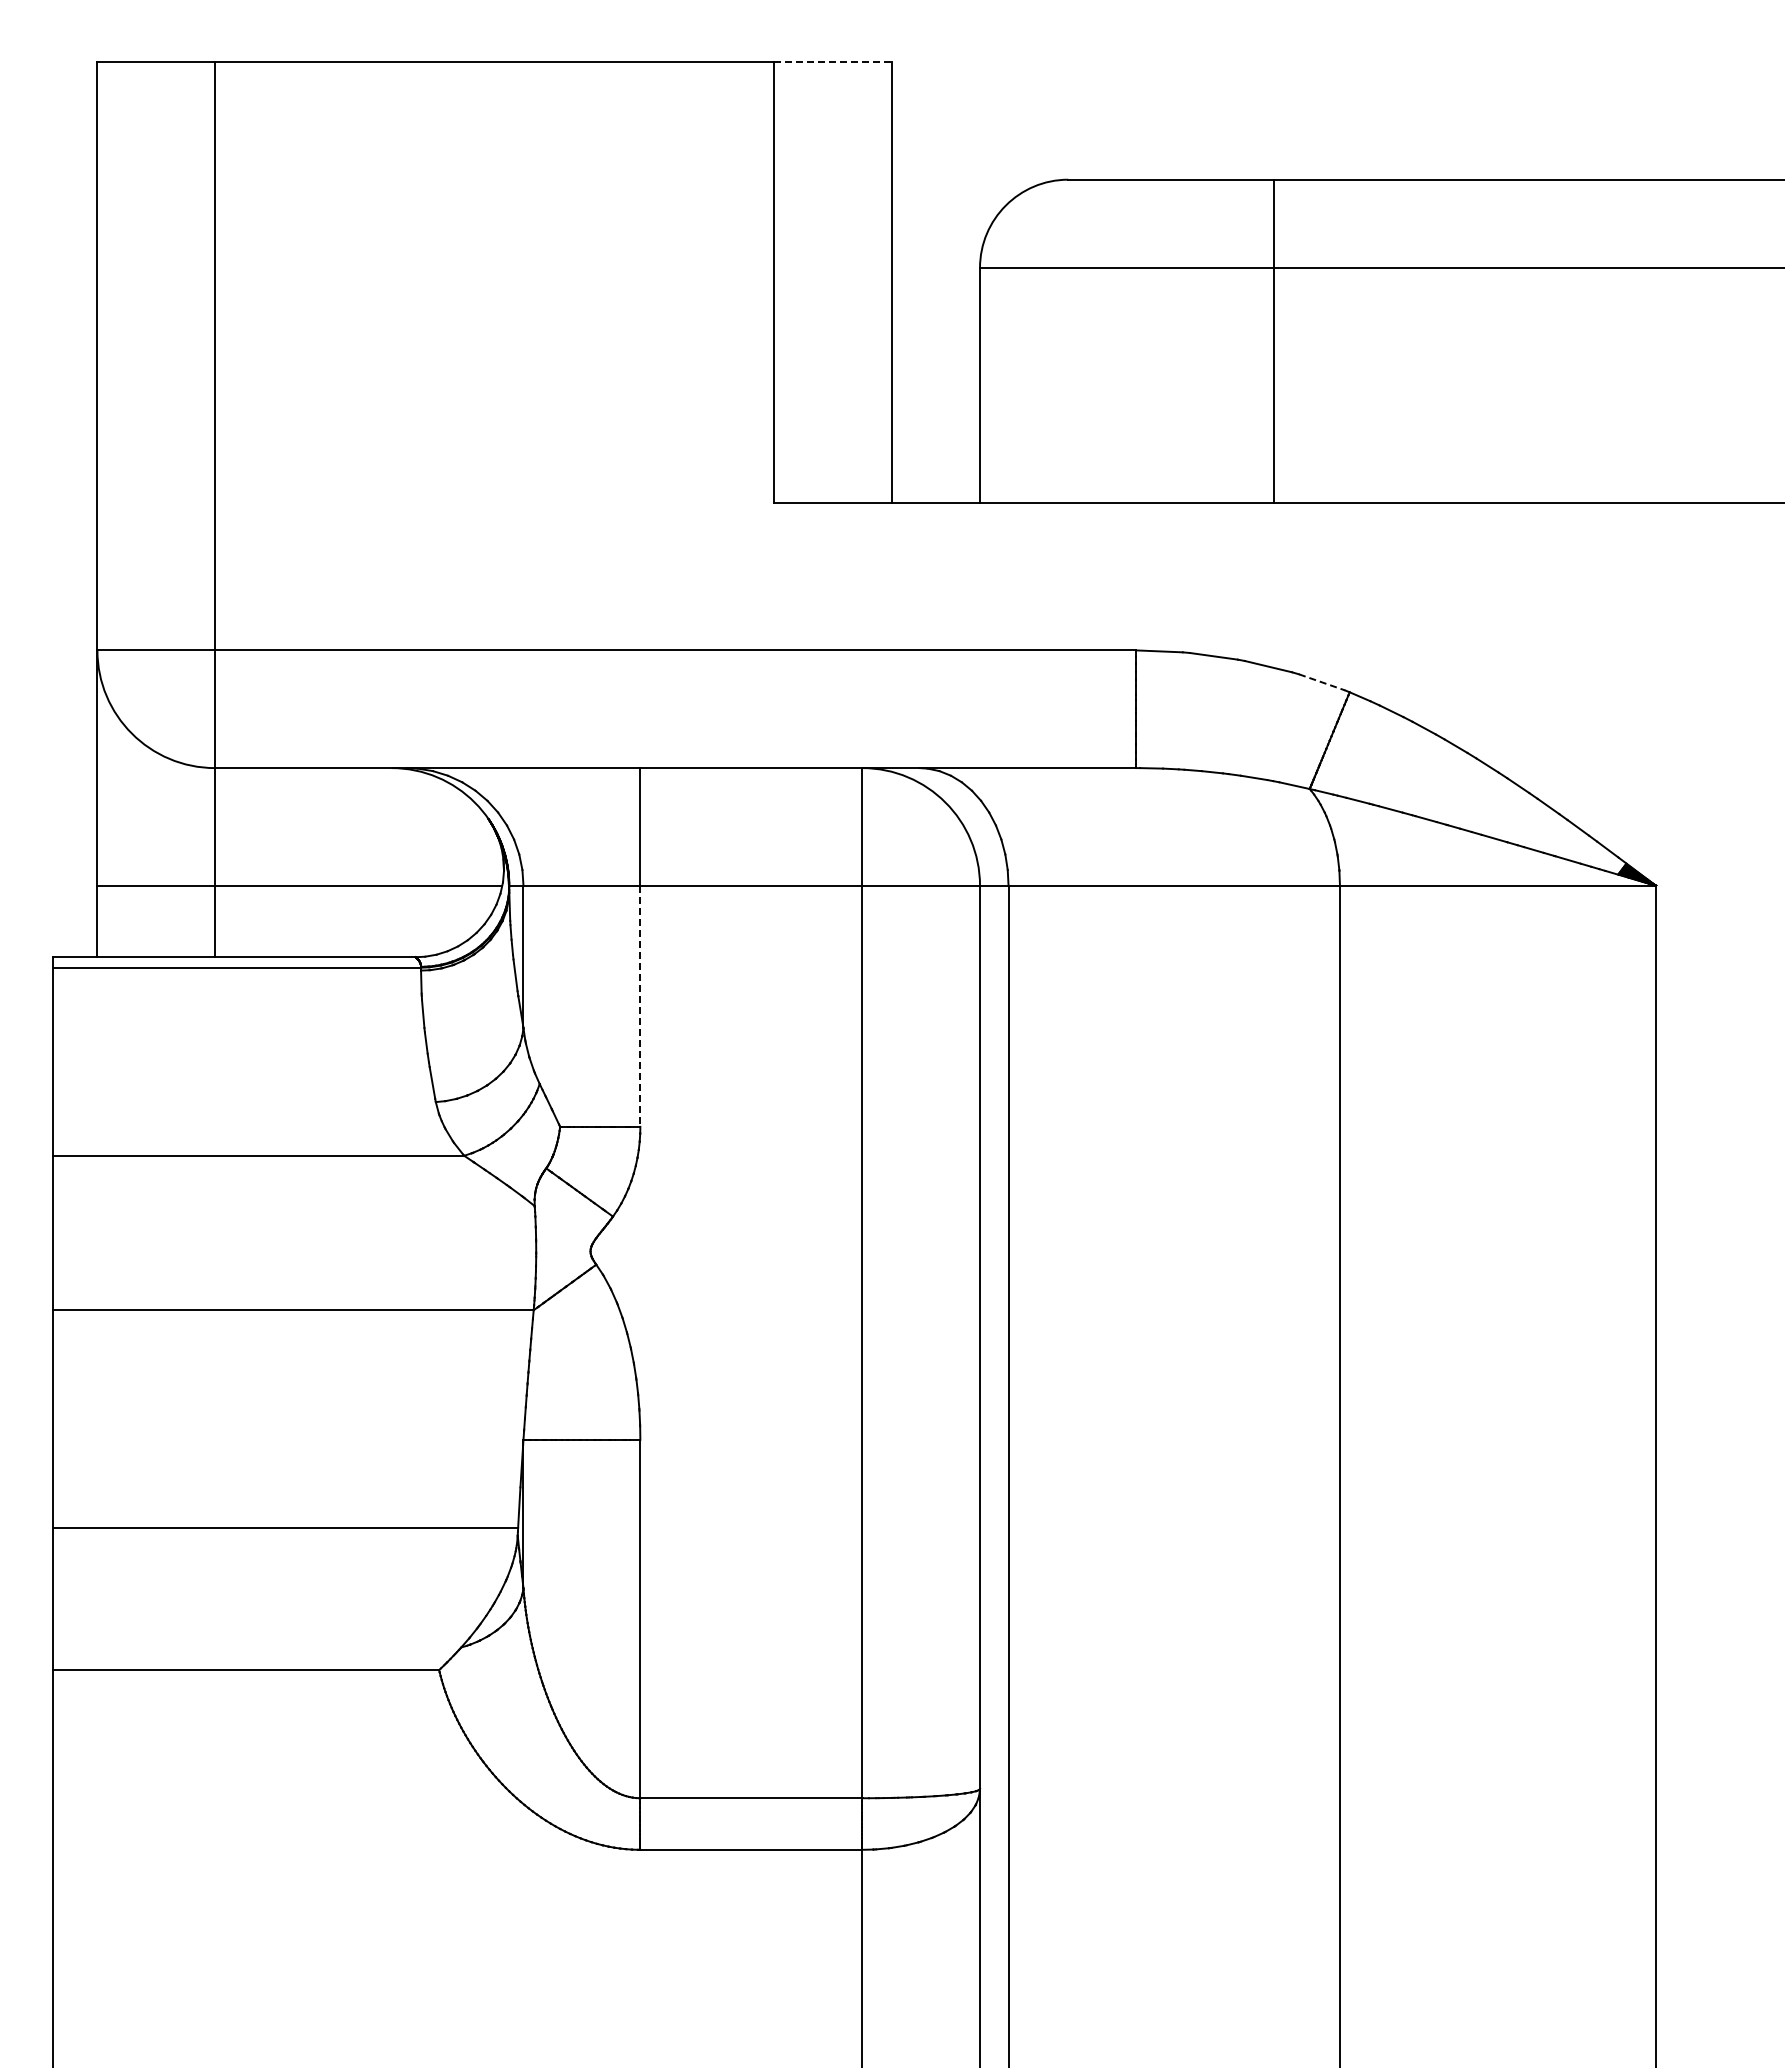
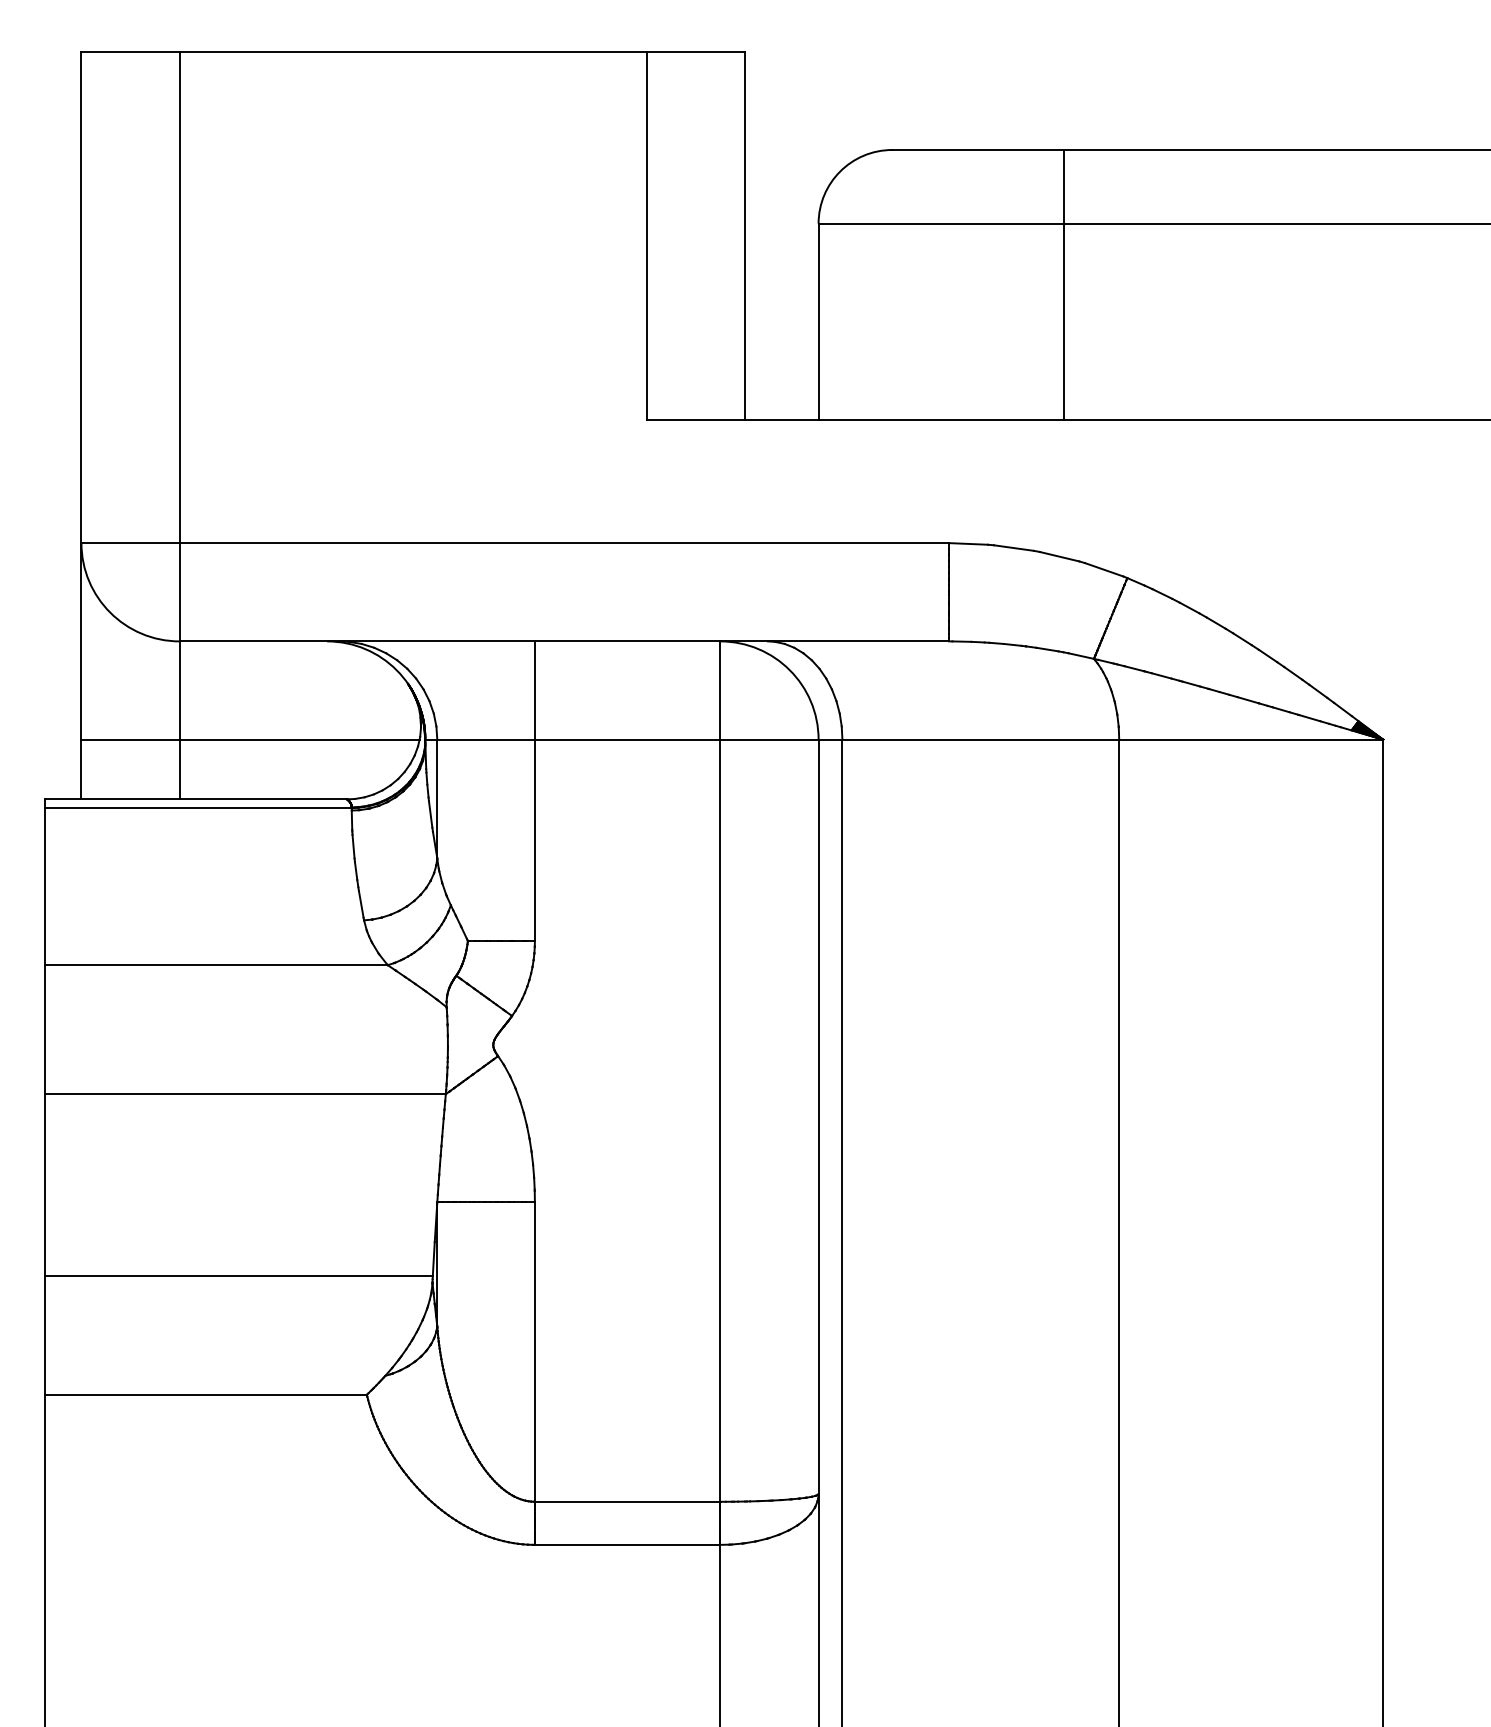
line: (832, 62) -> (695, 52), dashed -> solid
line: (1322, 682) -> (1104, 569), dashed -> solid
line: (640, 1006) -> (535, 840), dashed -> solid

